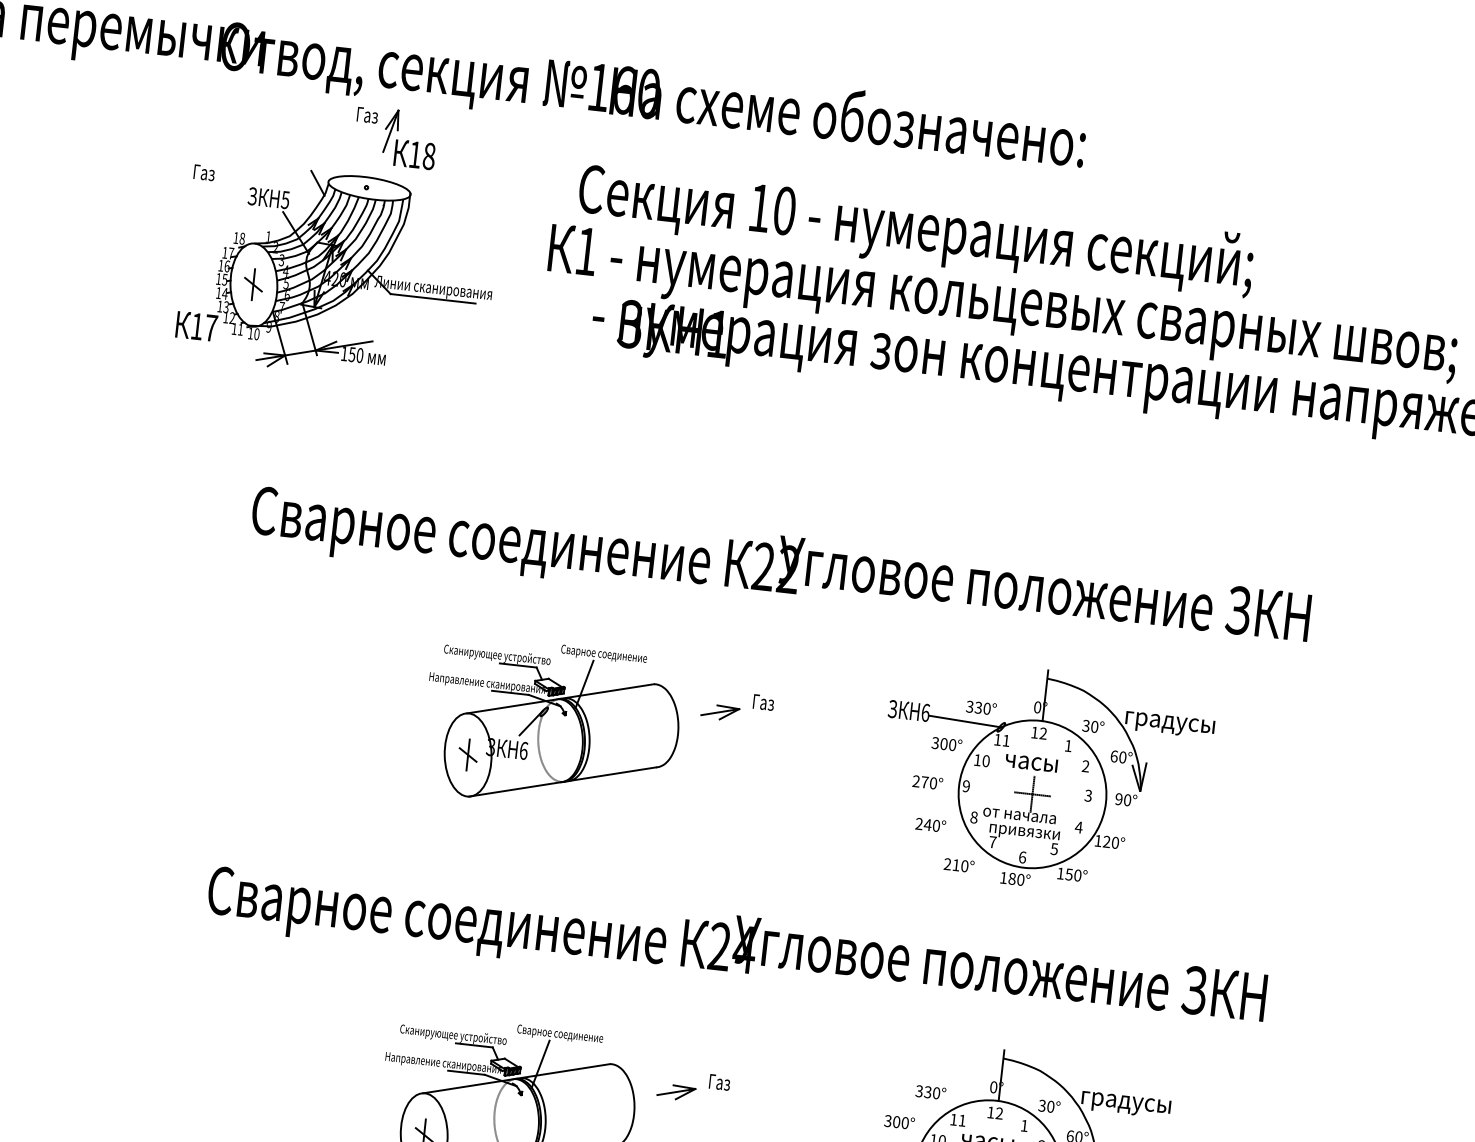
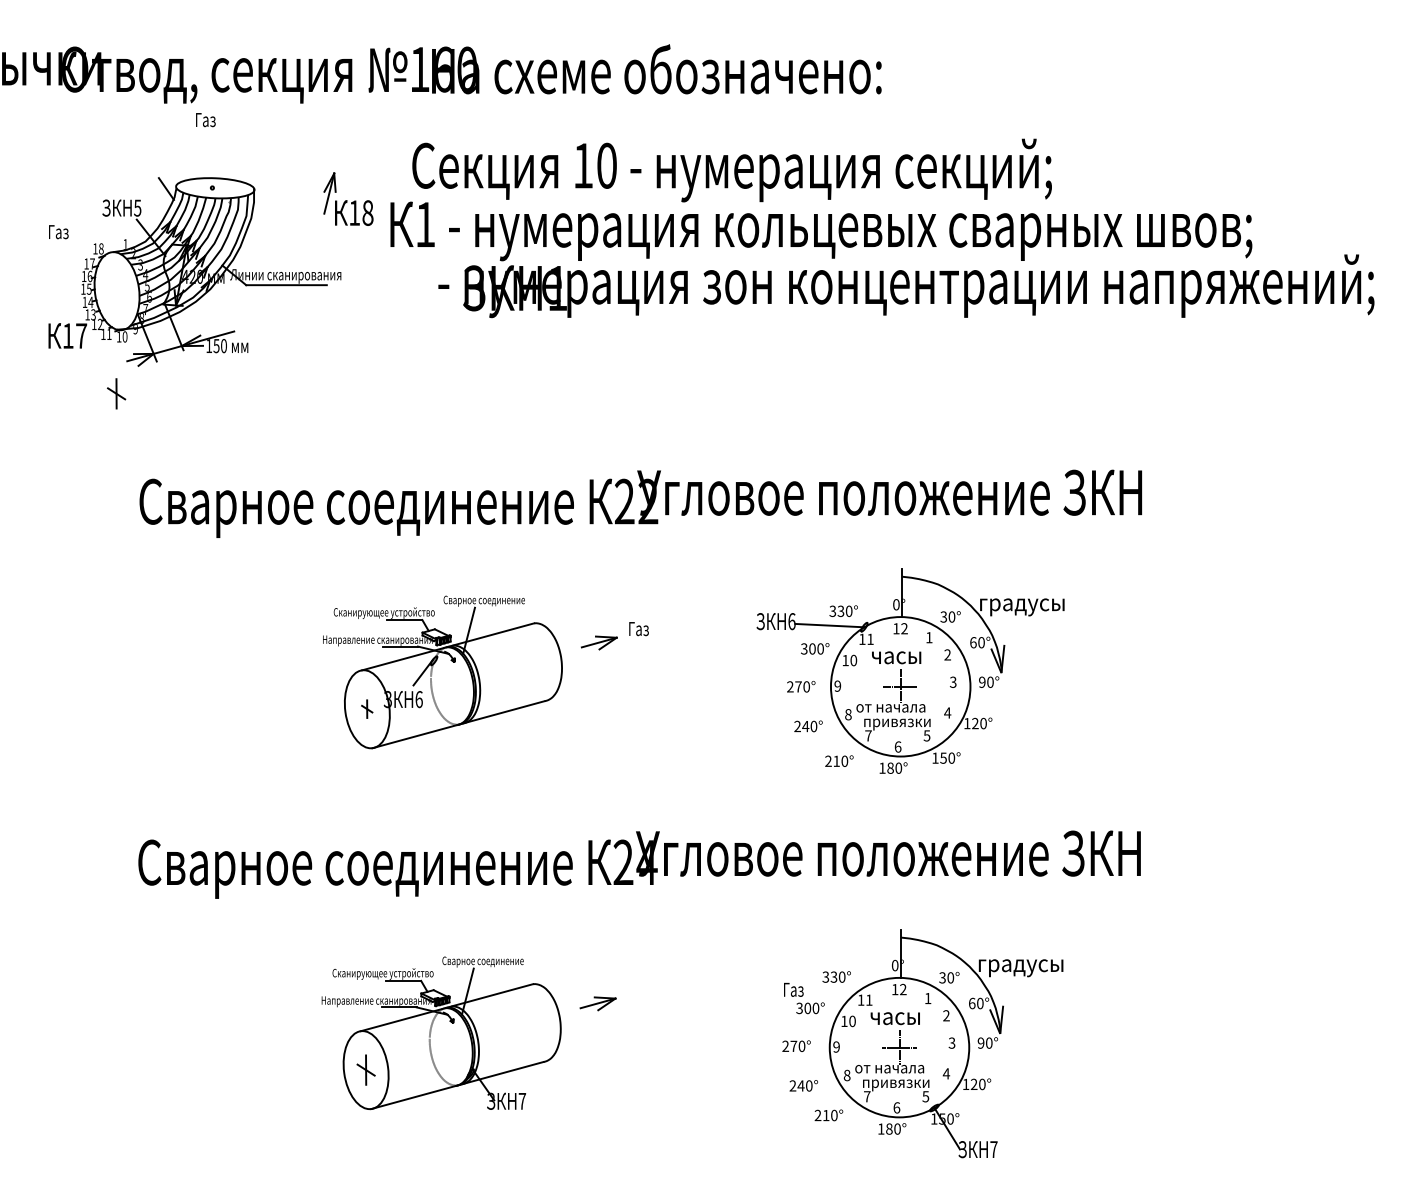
part: (410, 138) -> (348, 198), moved
text: (204, 173) -> (58, 232), moved
part: (253, 284) -> (116, 393), moved
part: (467, 754) -> (366, 708), size x0.6
text: (719, 1082) -> (793, 989), moved

